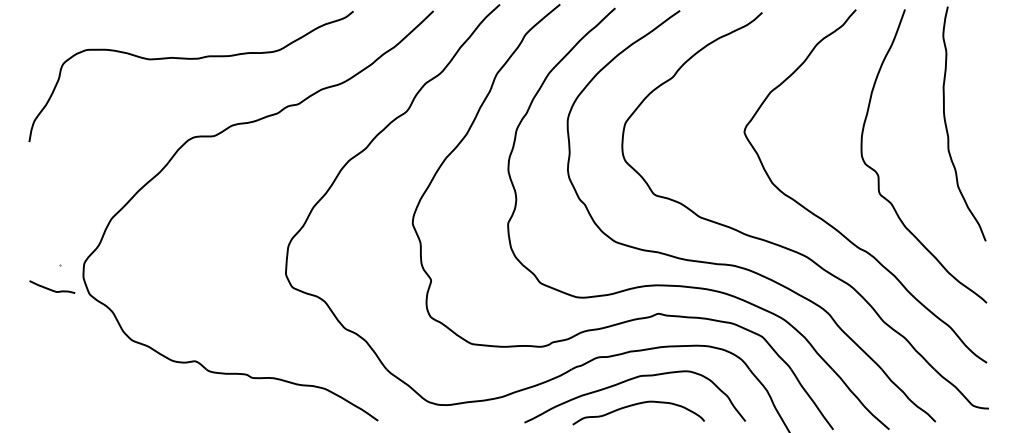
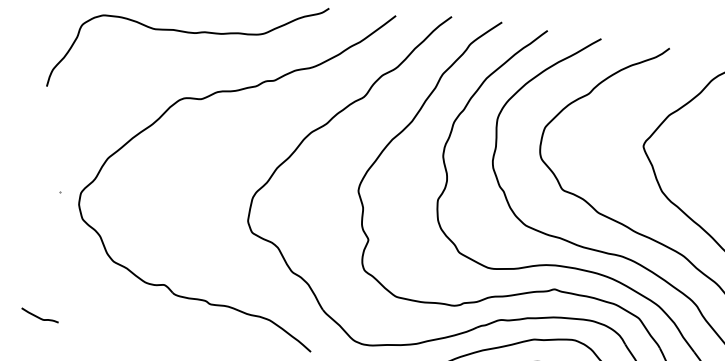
curve: (50, 288) -> (38, 316), moved

